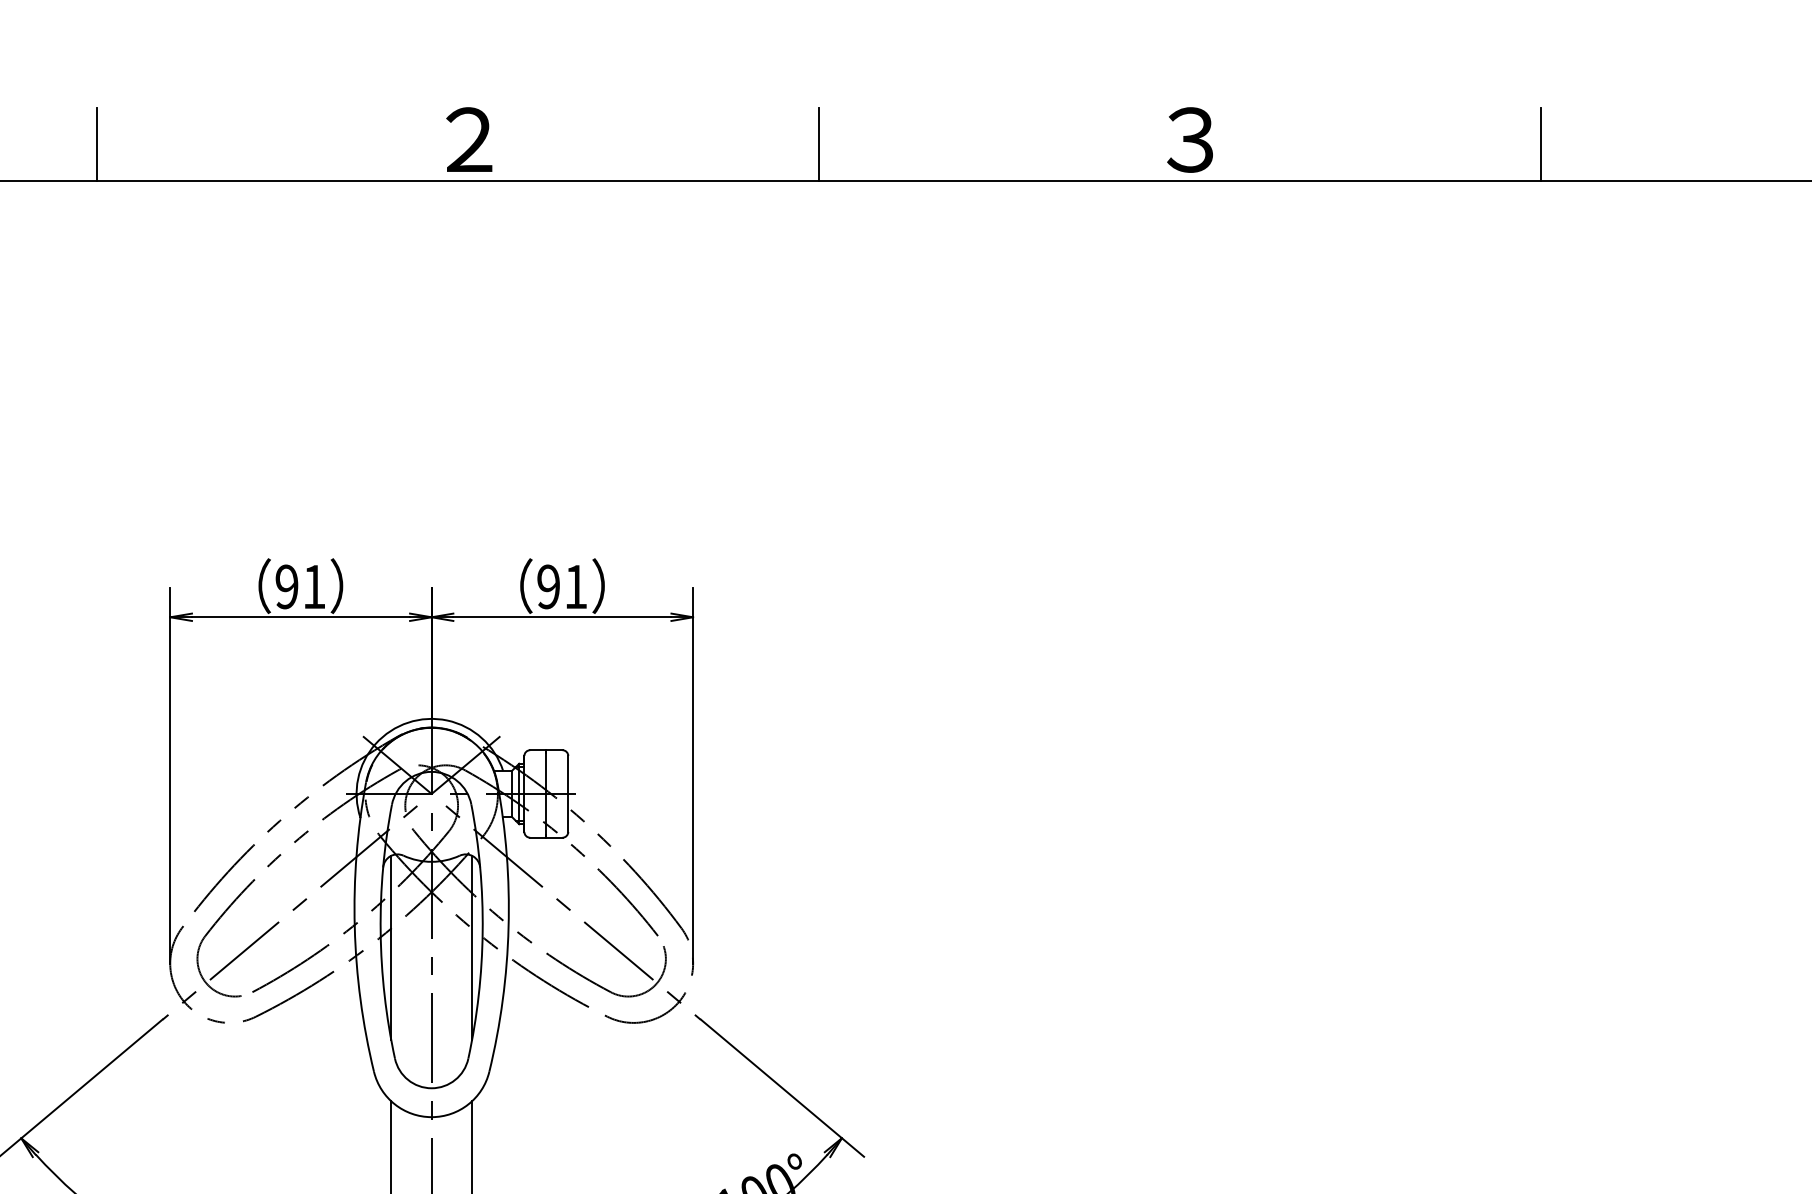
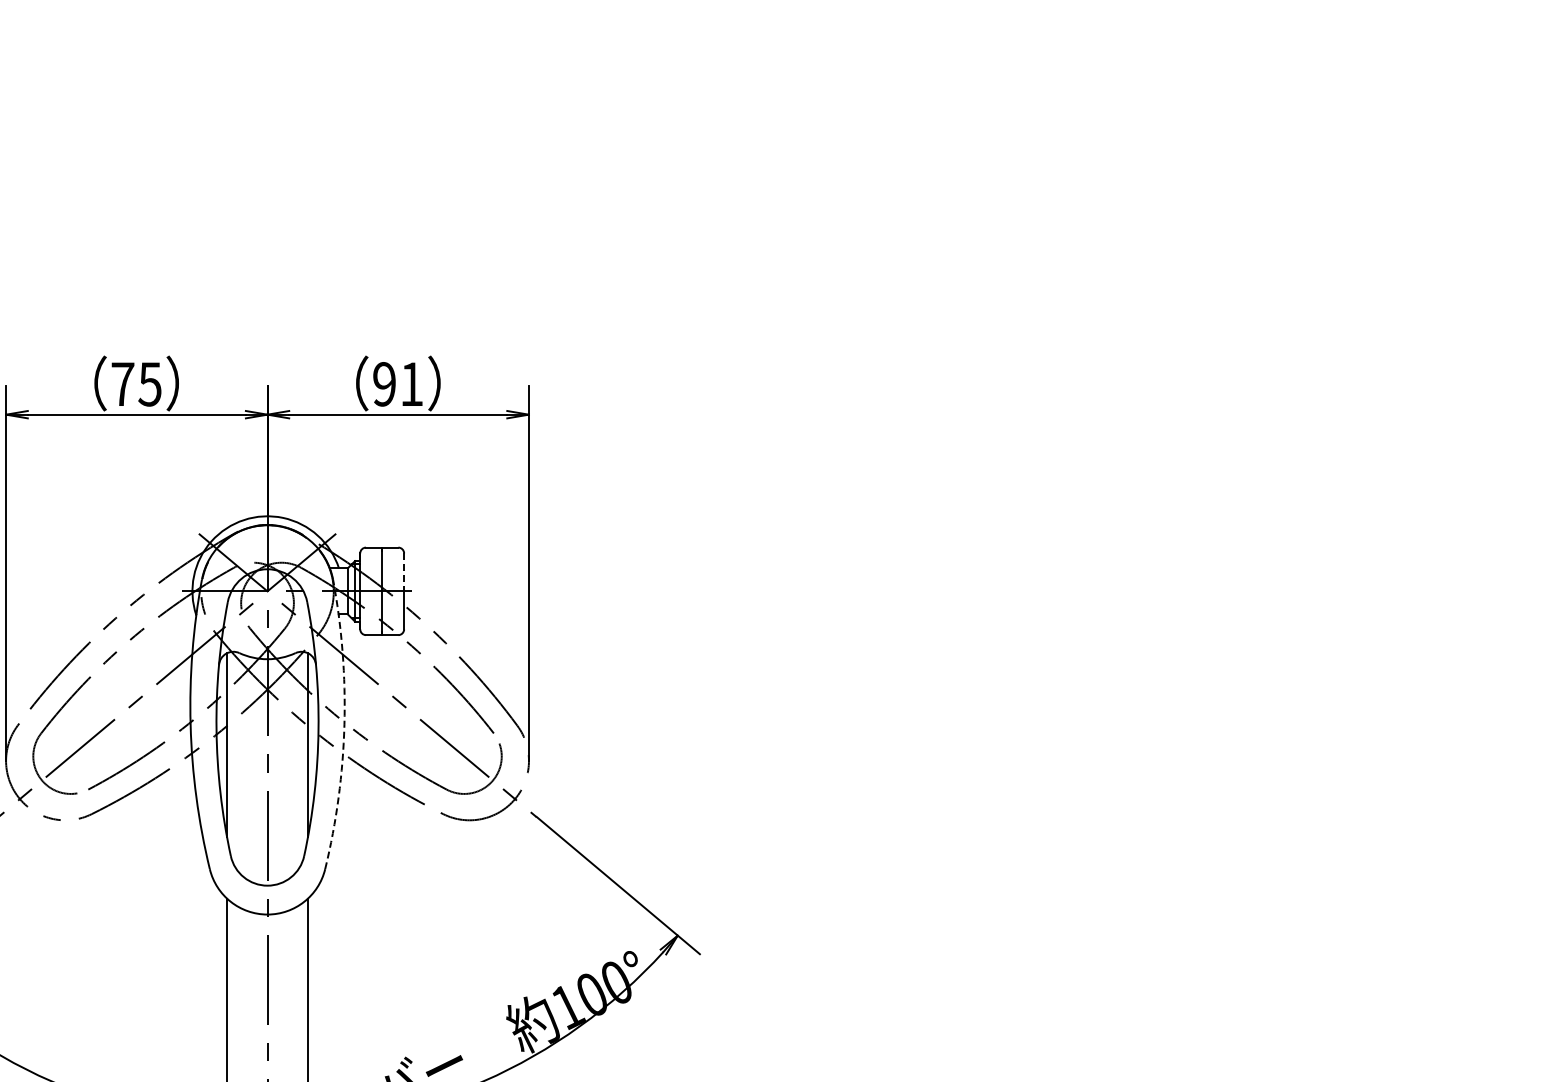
text: (300, 586) -> (136, 383), 91 -> 75
line: (568, 774) -> (404, 571), solid -> dashed
arc: (508, 927) -> (344, 724), solid -> dashed

